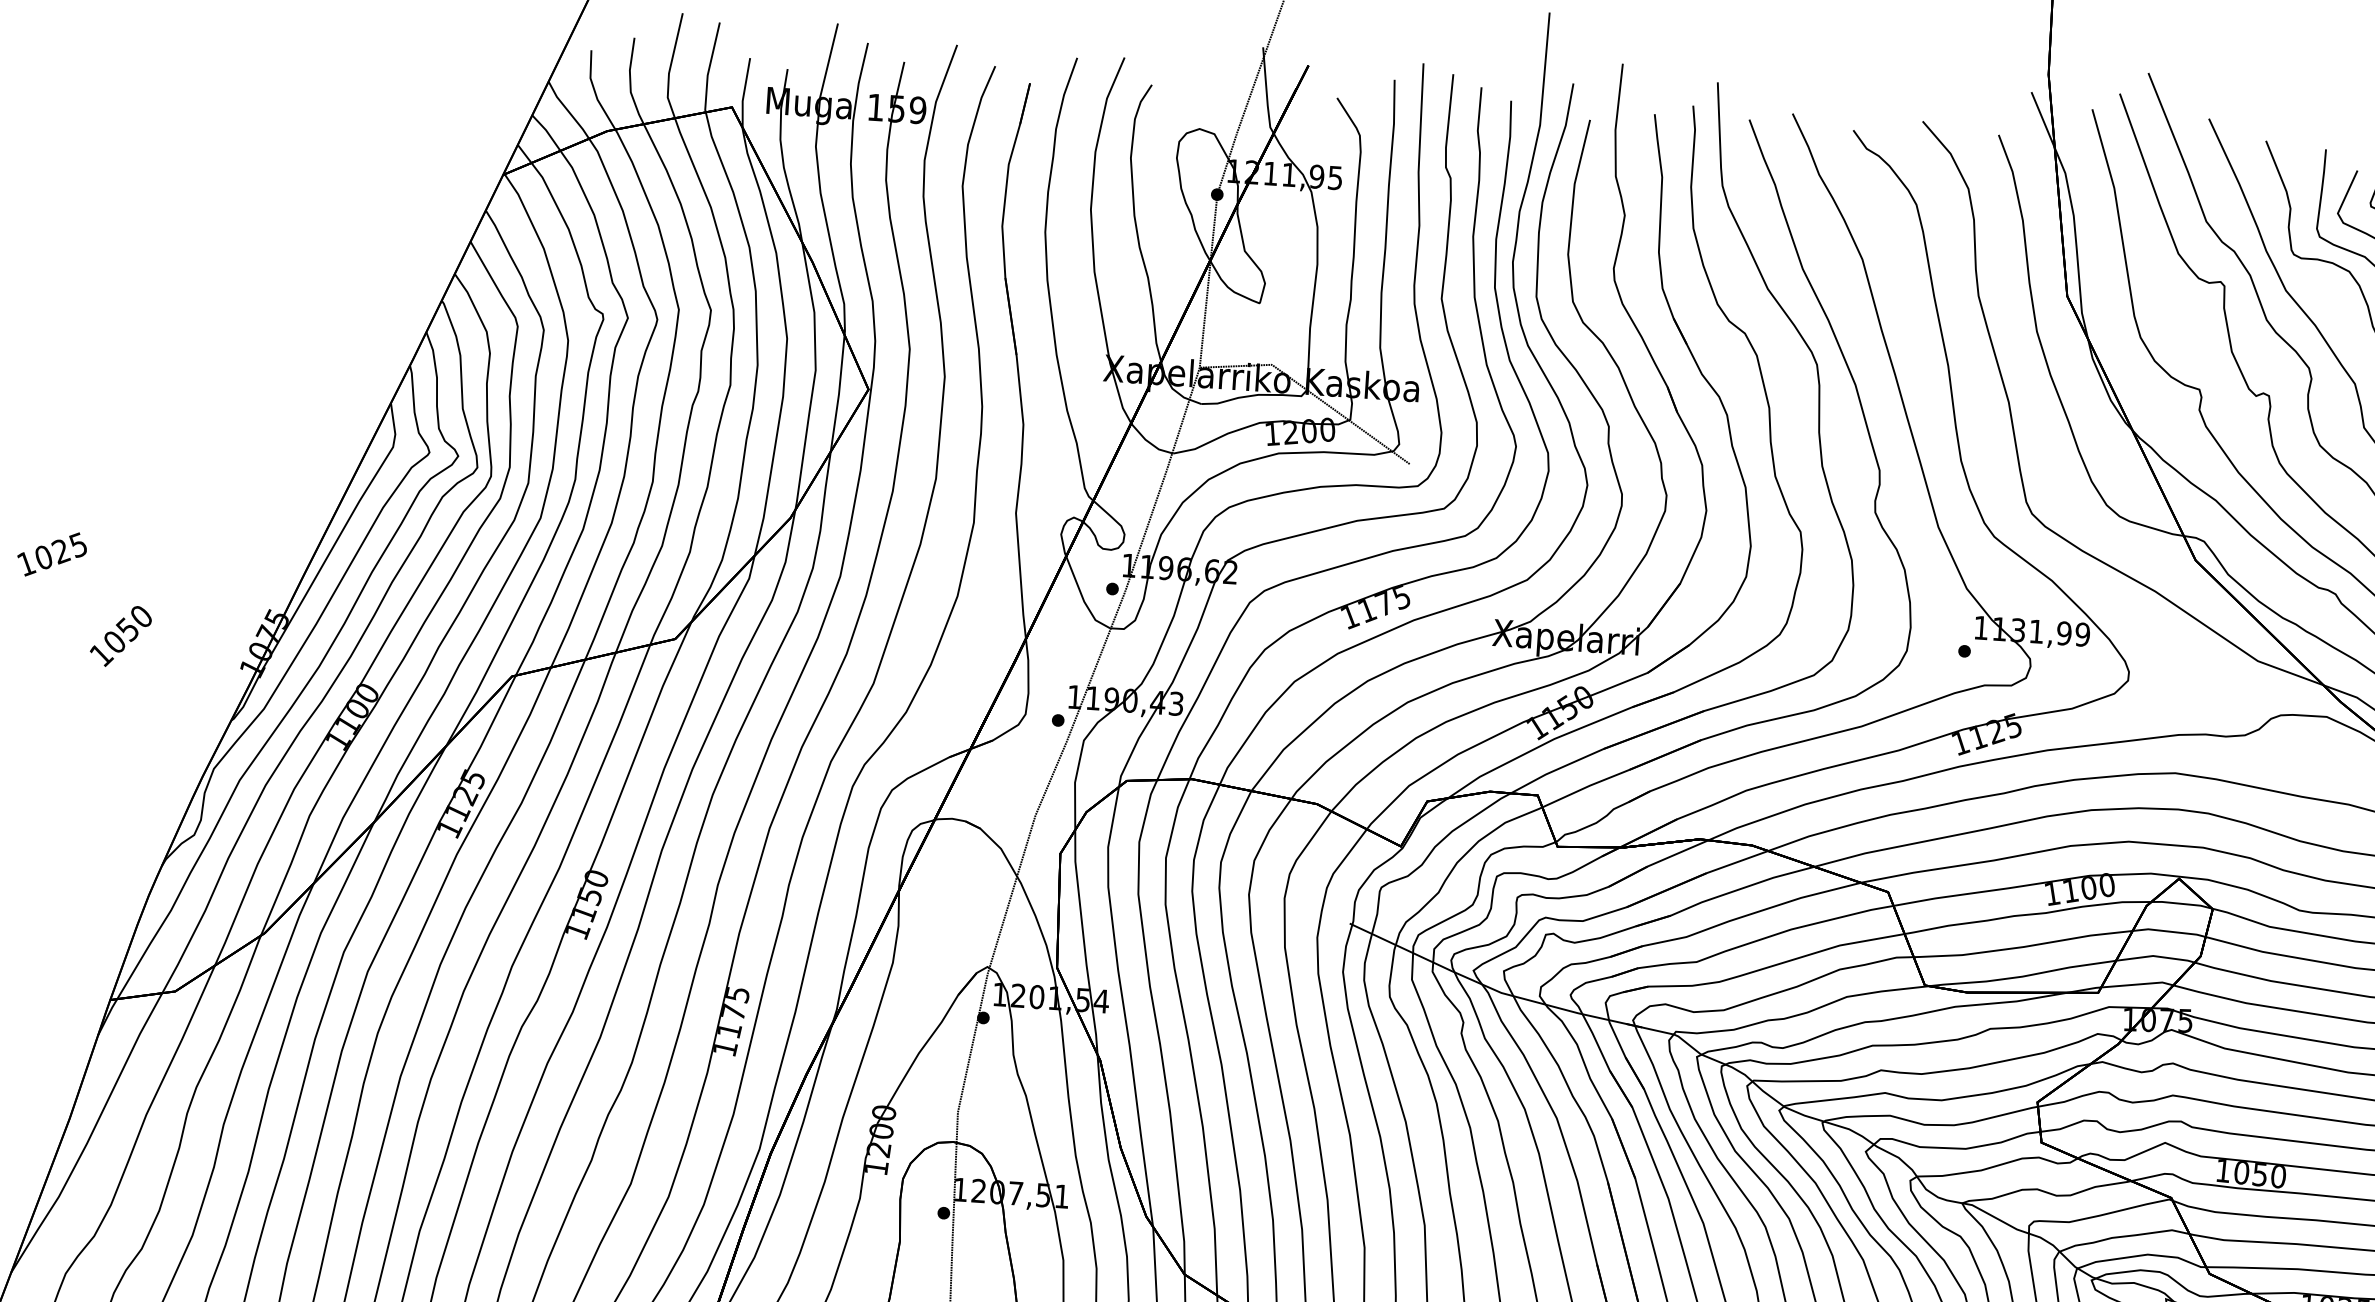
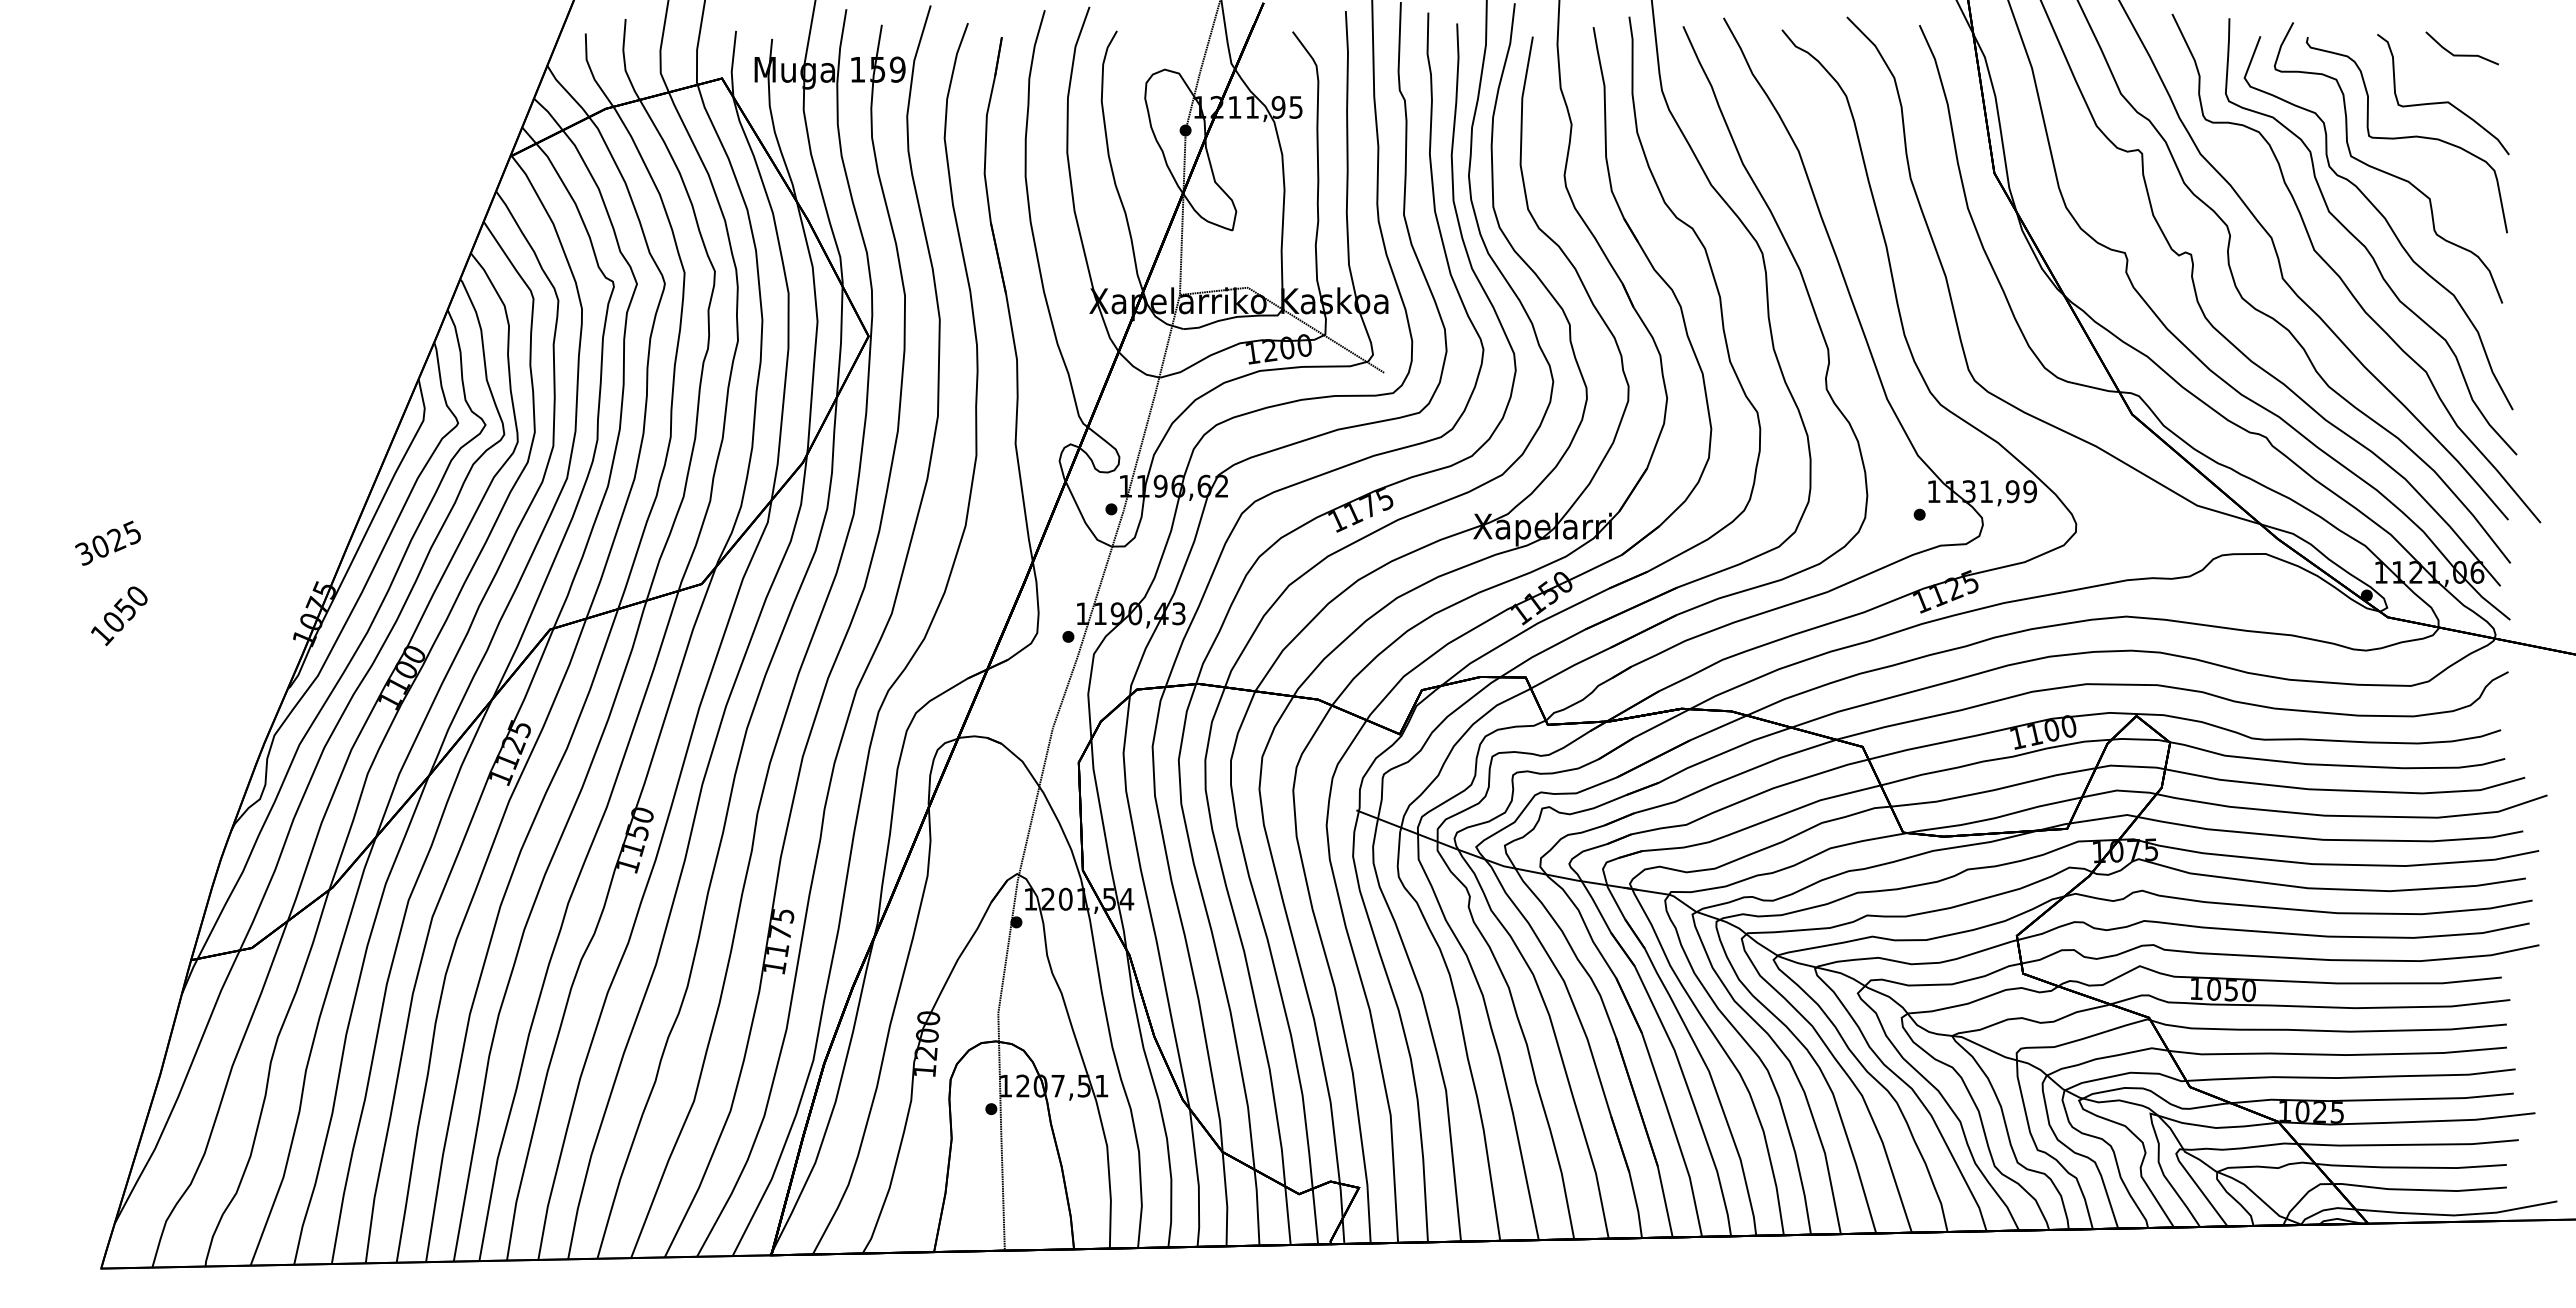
text: (26, 563) -> (84, 553), 1025 -> 3025
text: (121, 636) -> (119, 616), moved

